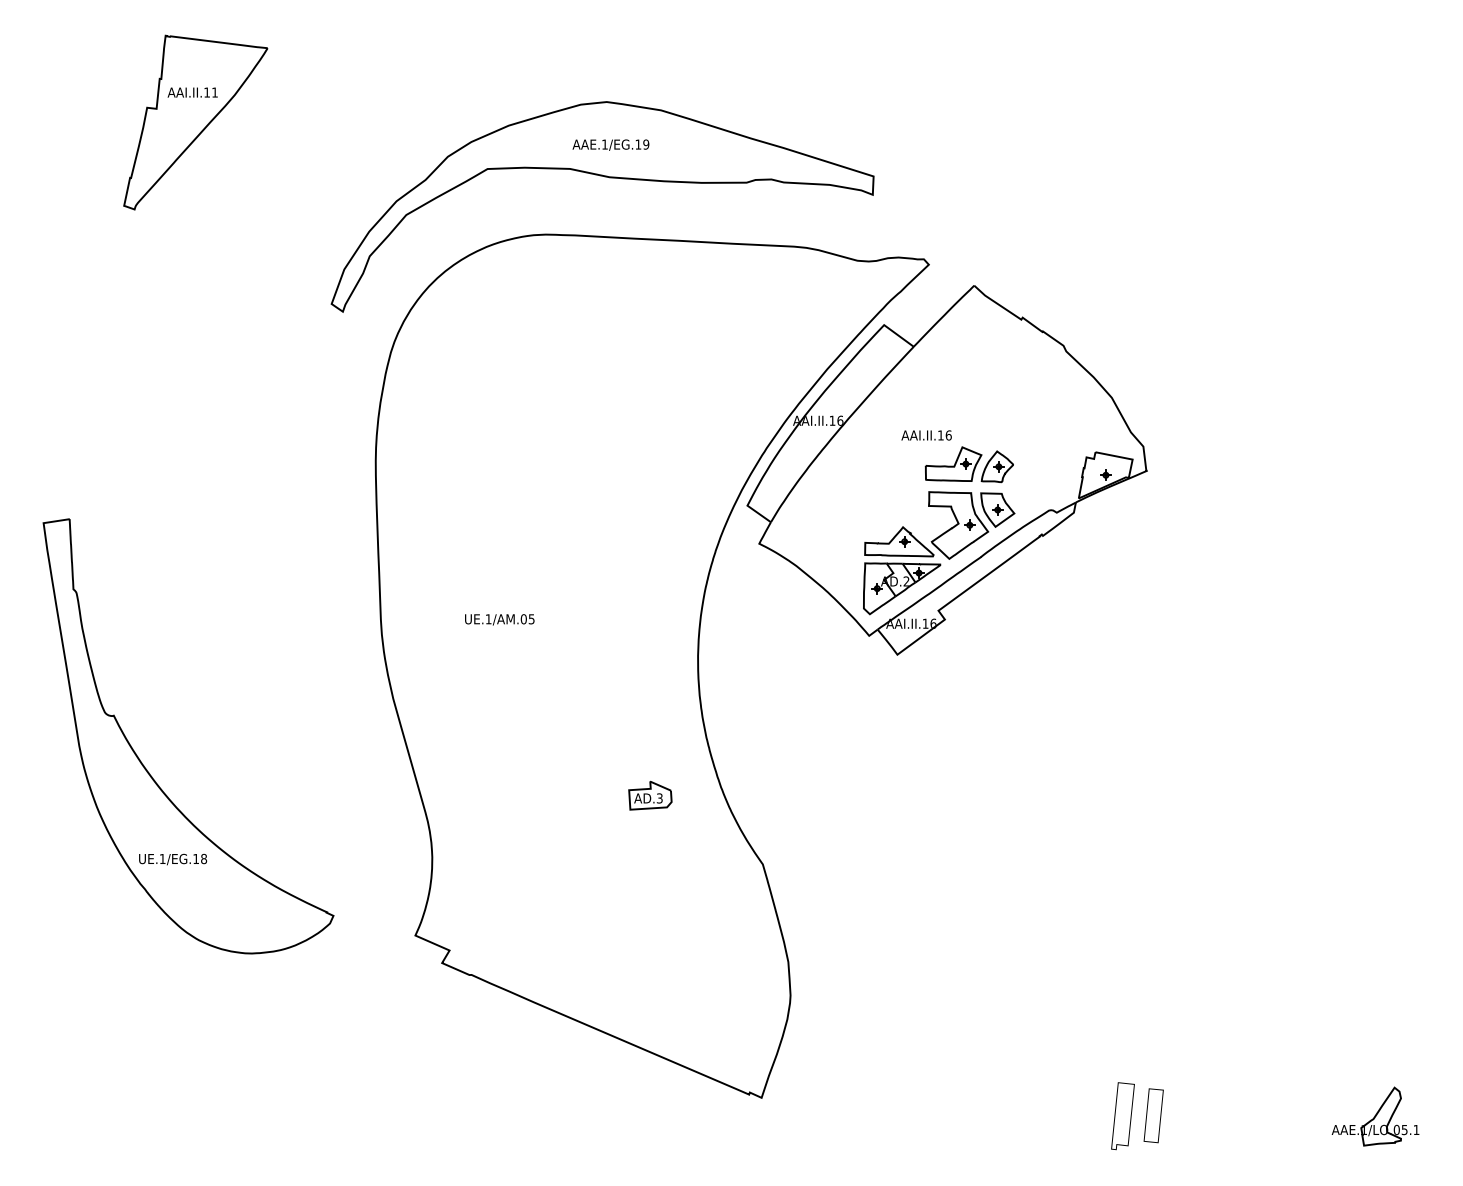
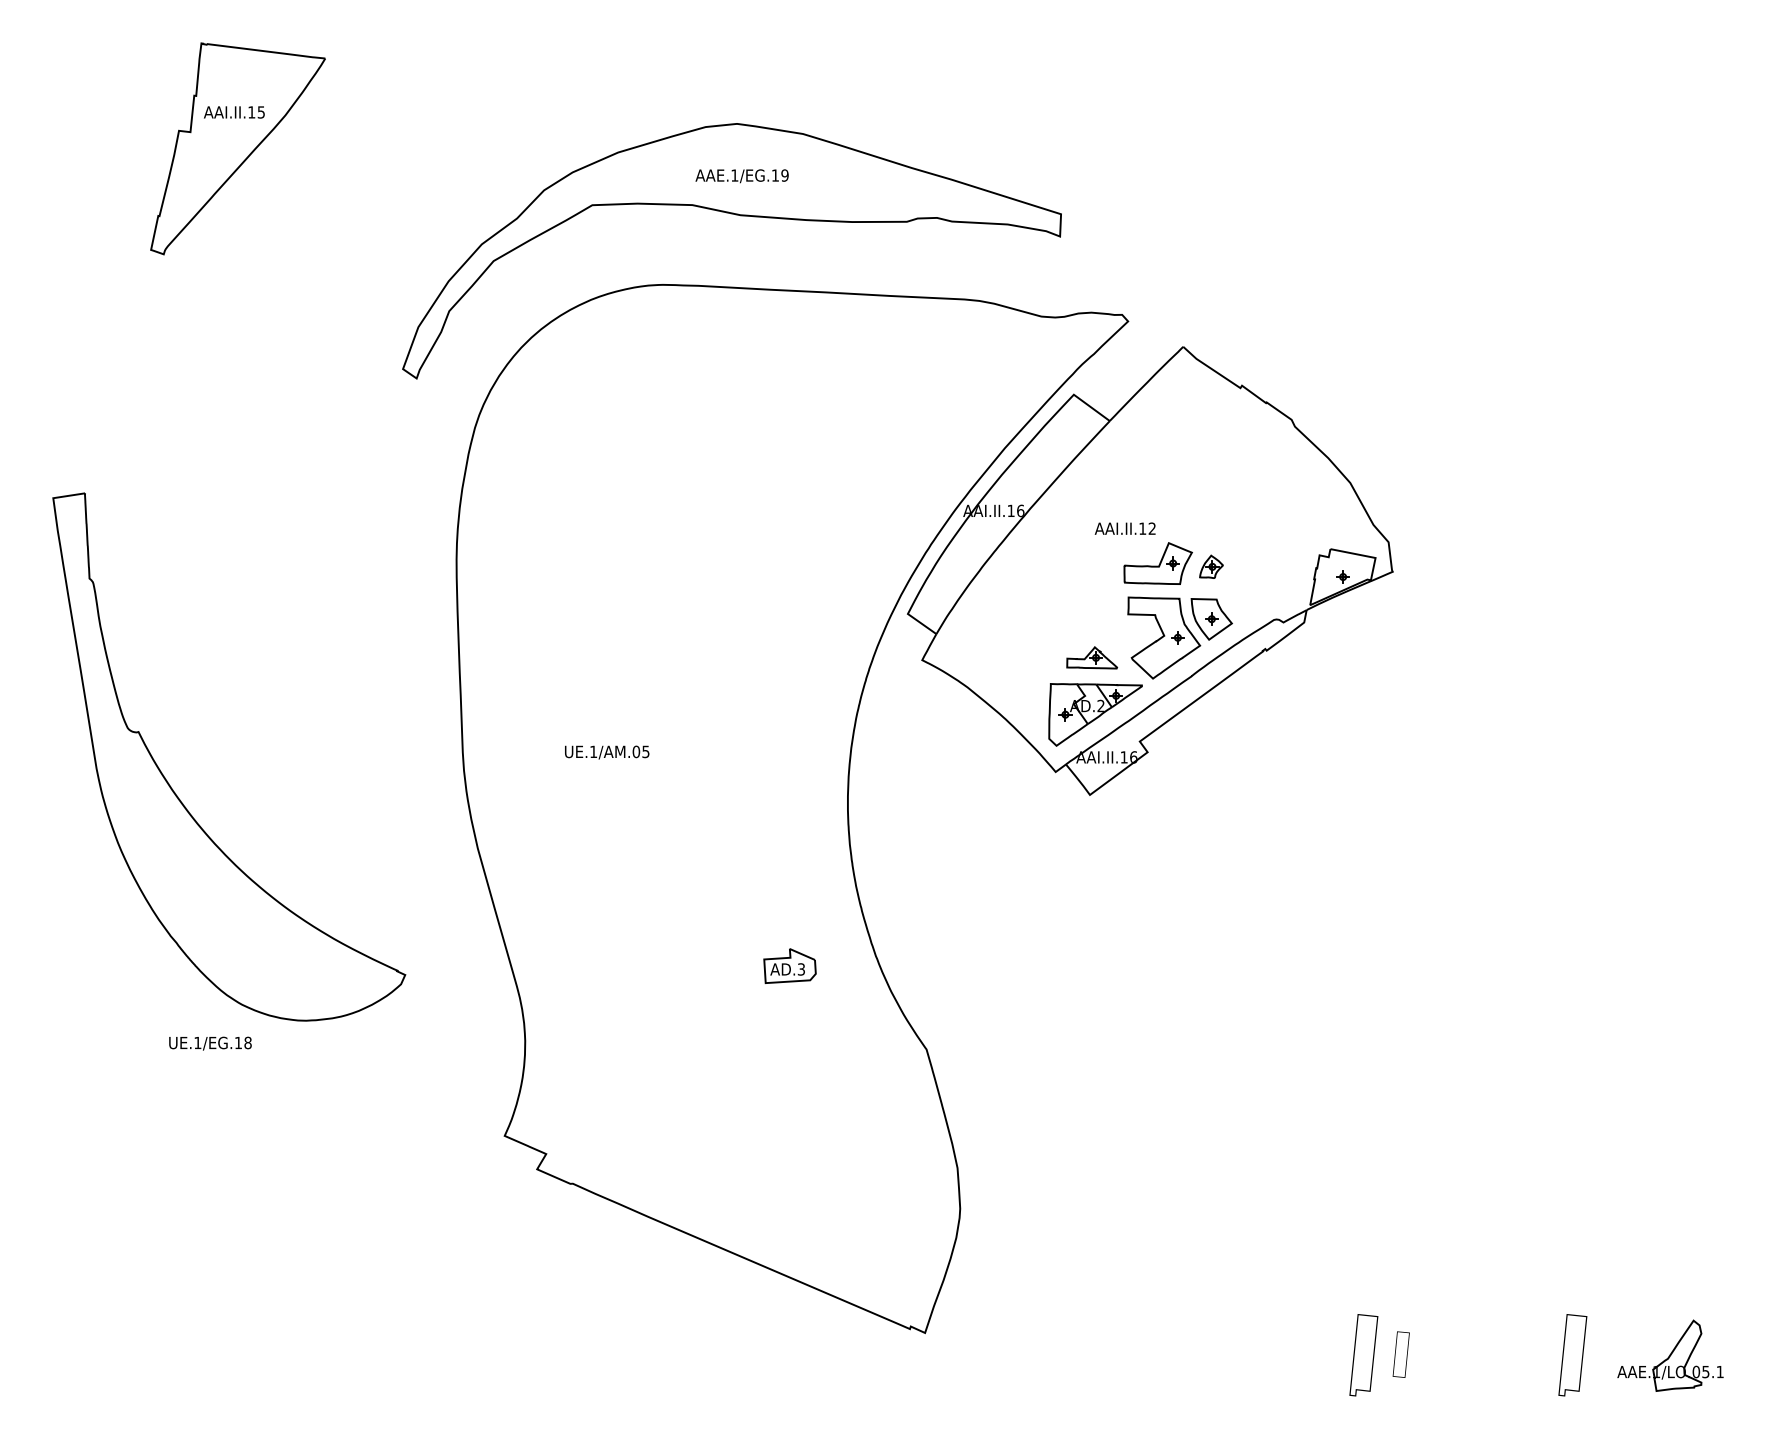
text: (214, 92) -> (260, 112), AAI.II.11 -> AAI.II.15
text: (948, 435) -> (1152, 528), AAI.II.16 -> AAI.II.12
part: (997, 466) -> (1211, 566), size x0.6
part: (898, 541) -> (1091, 657), size x0.6
part: (146, 768) -> (178, 796), moved
part: (1154, 1115) -> (1401, 1354), size x0.7
part: (1294, 1116) -> (1572, 1355), added

